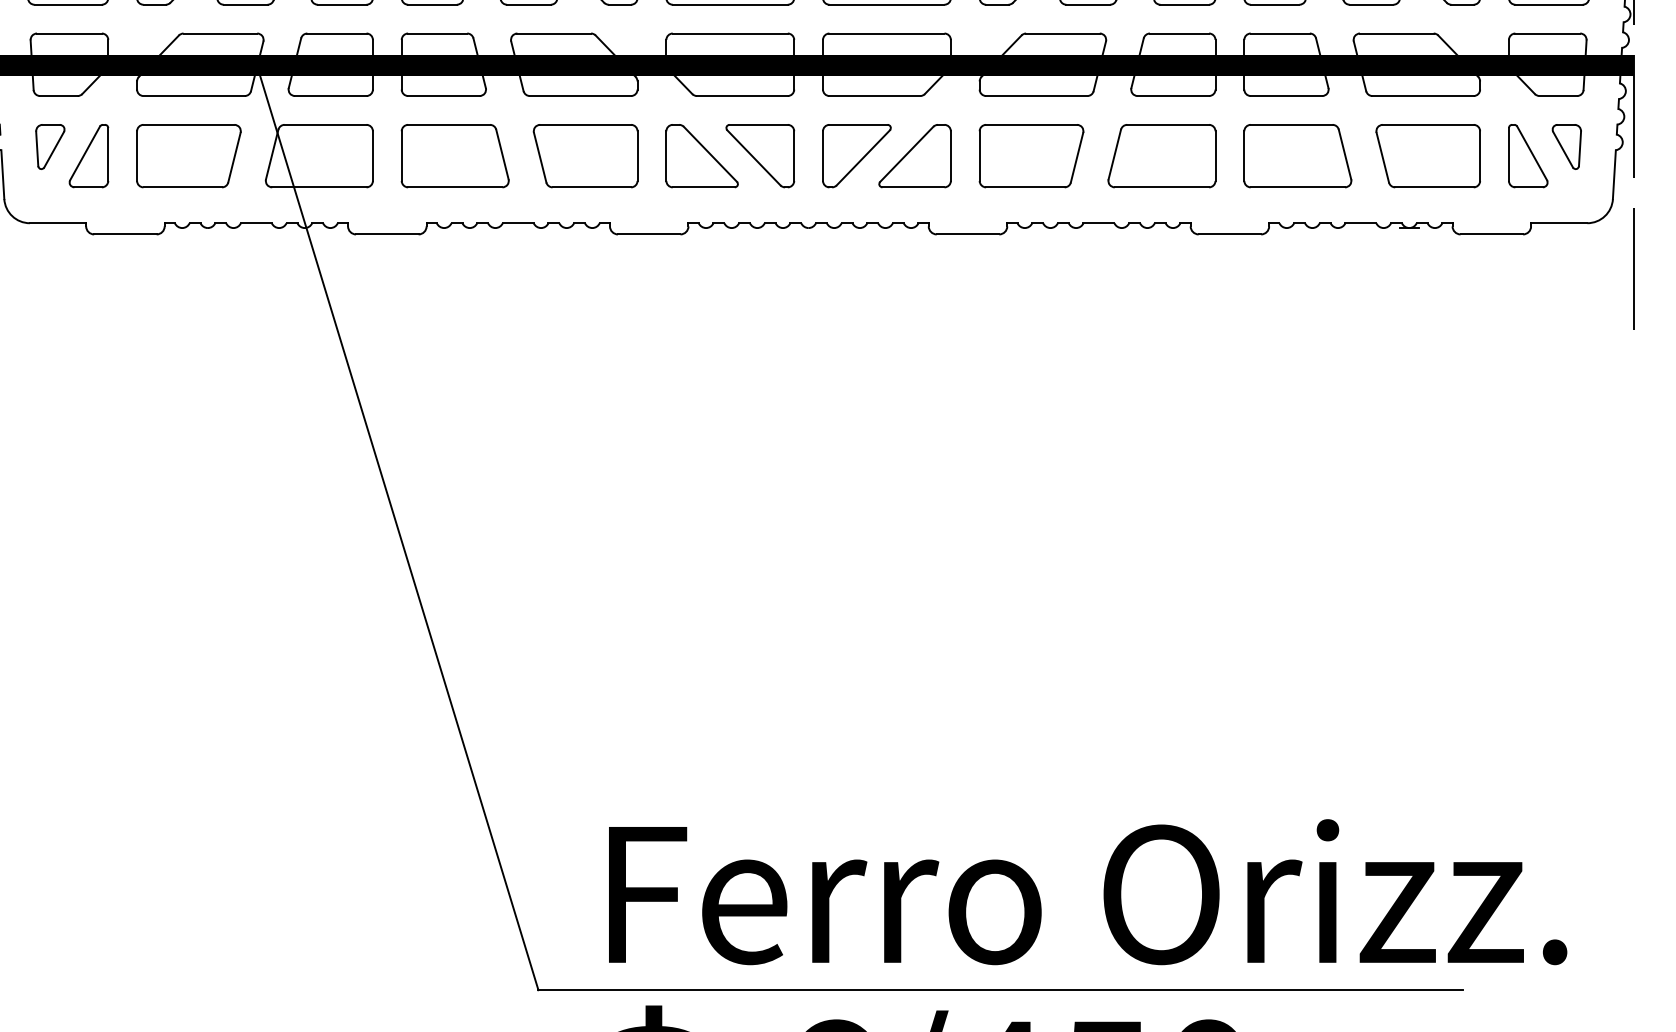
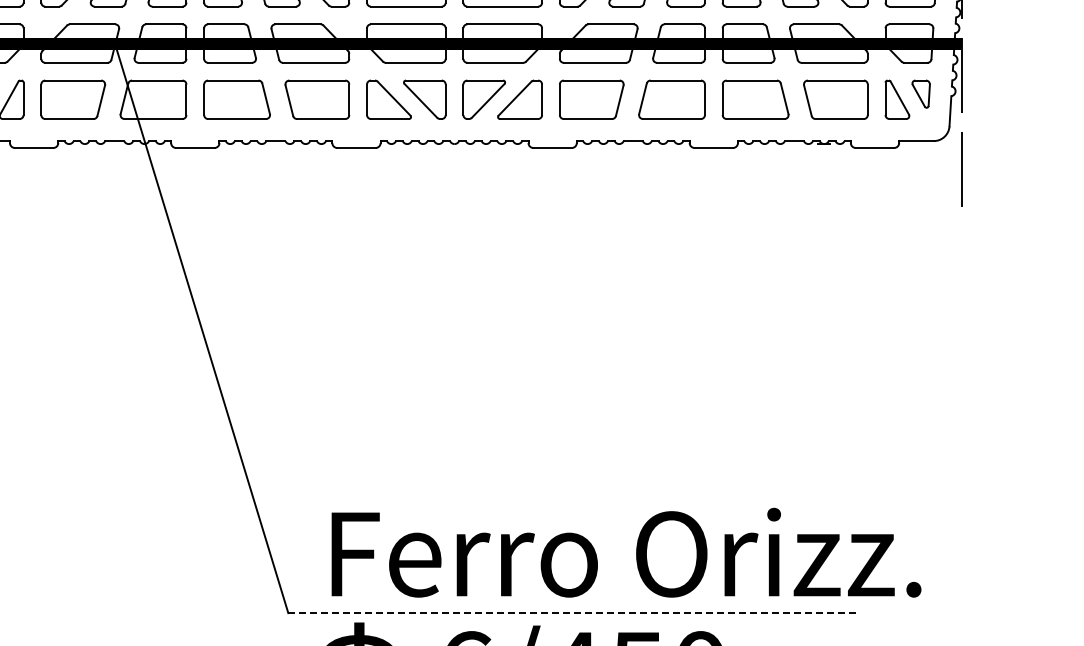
line: (1001, 990) -> (573, 613), solid -> dashed

